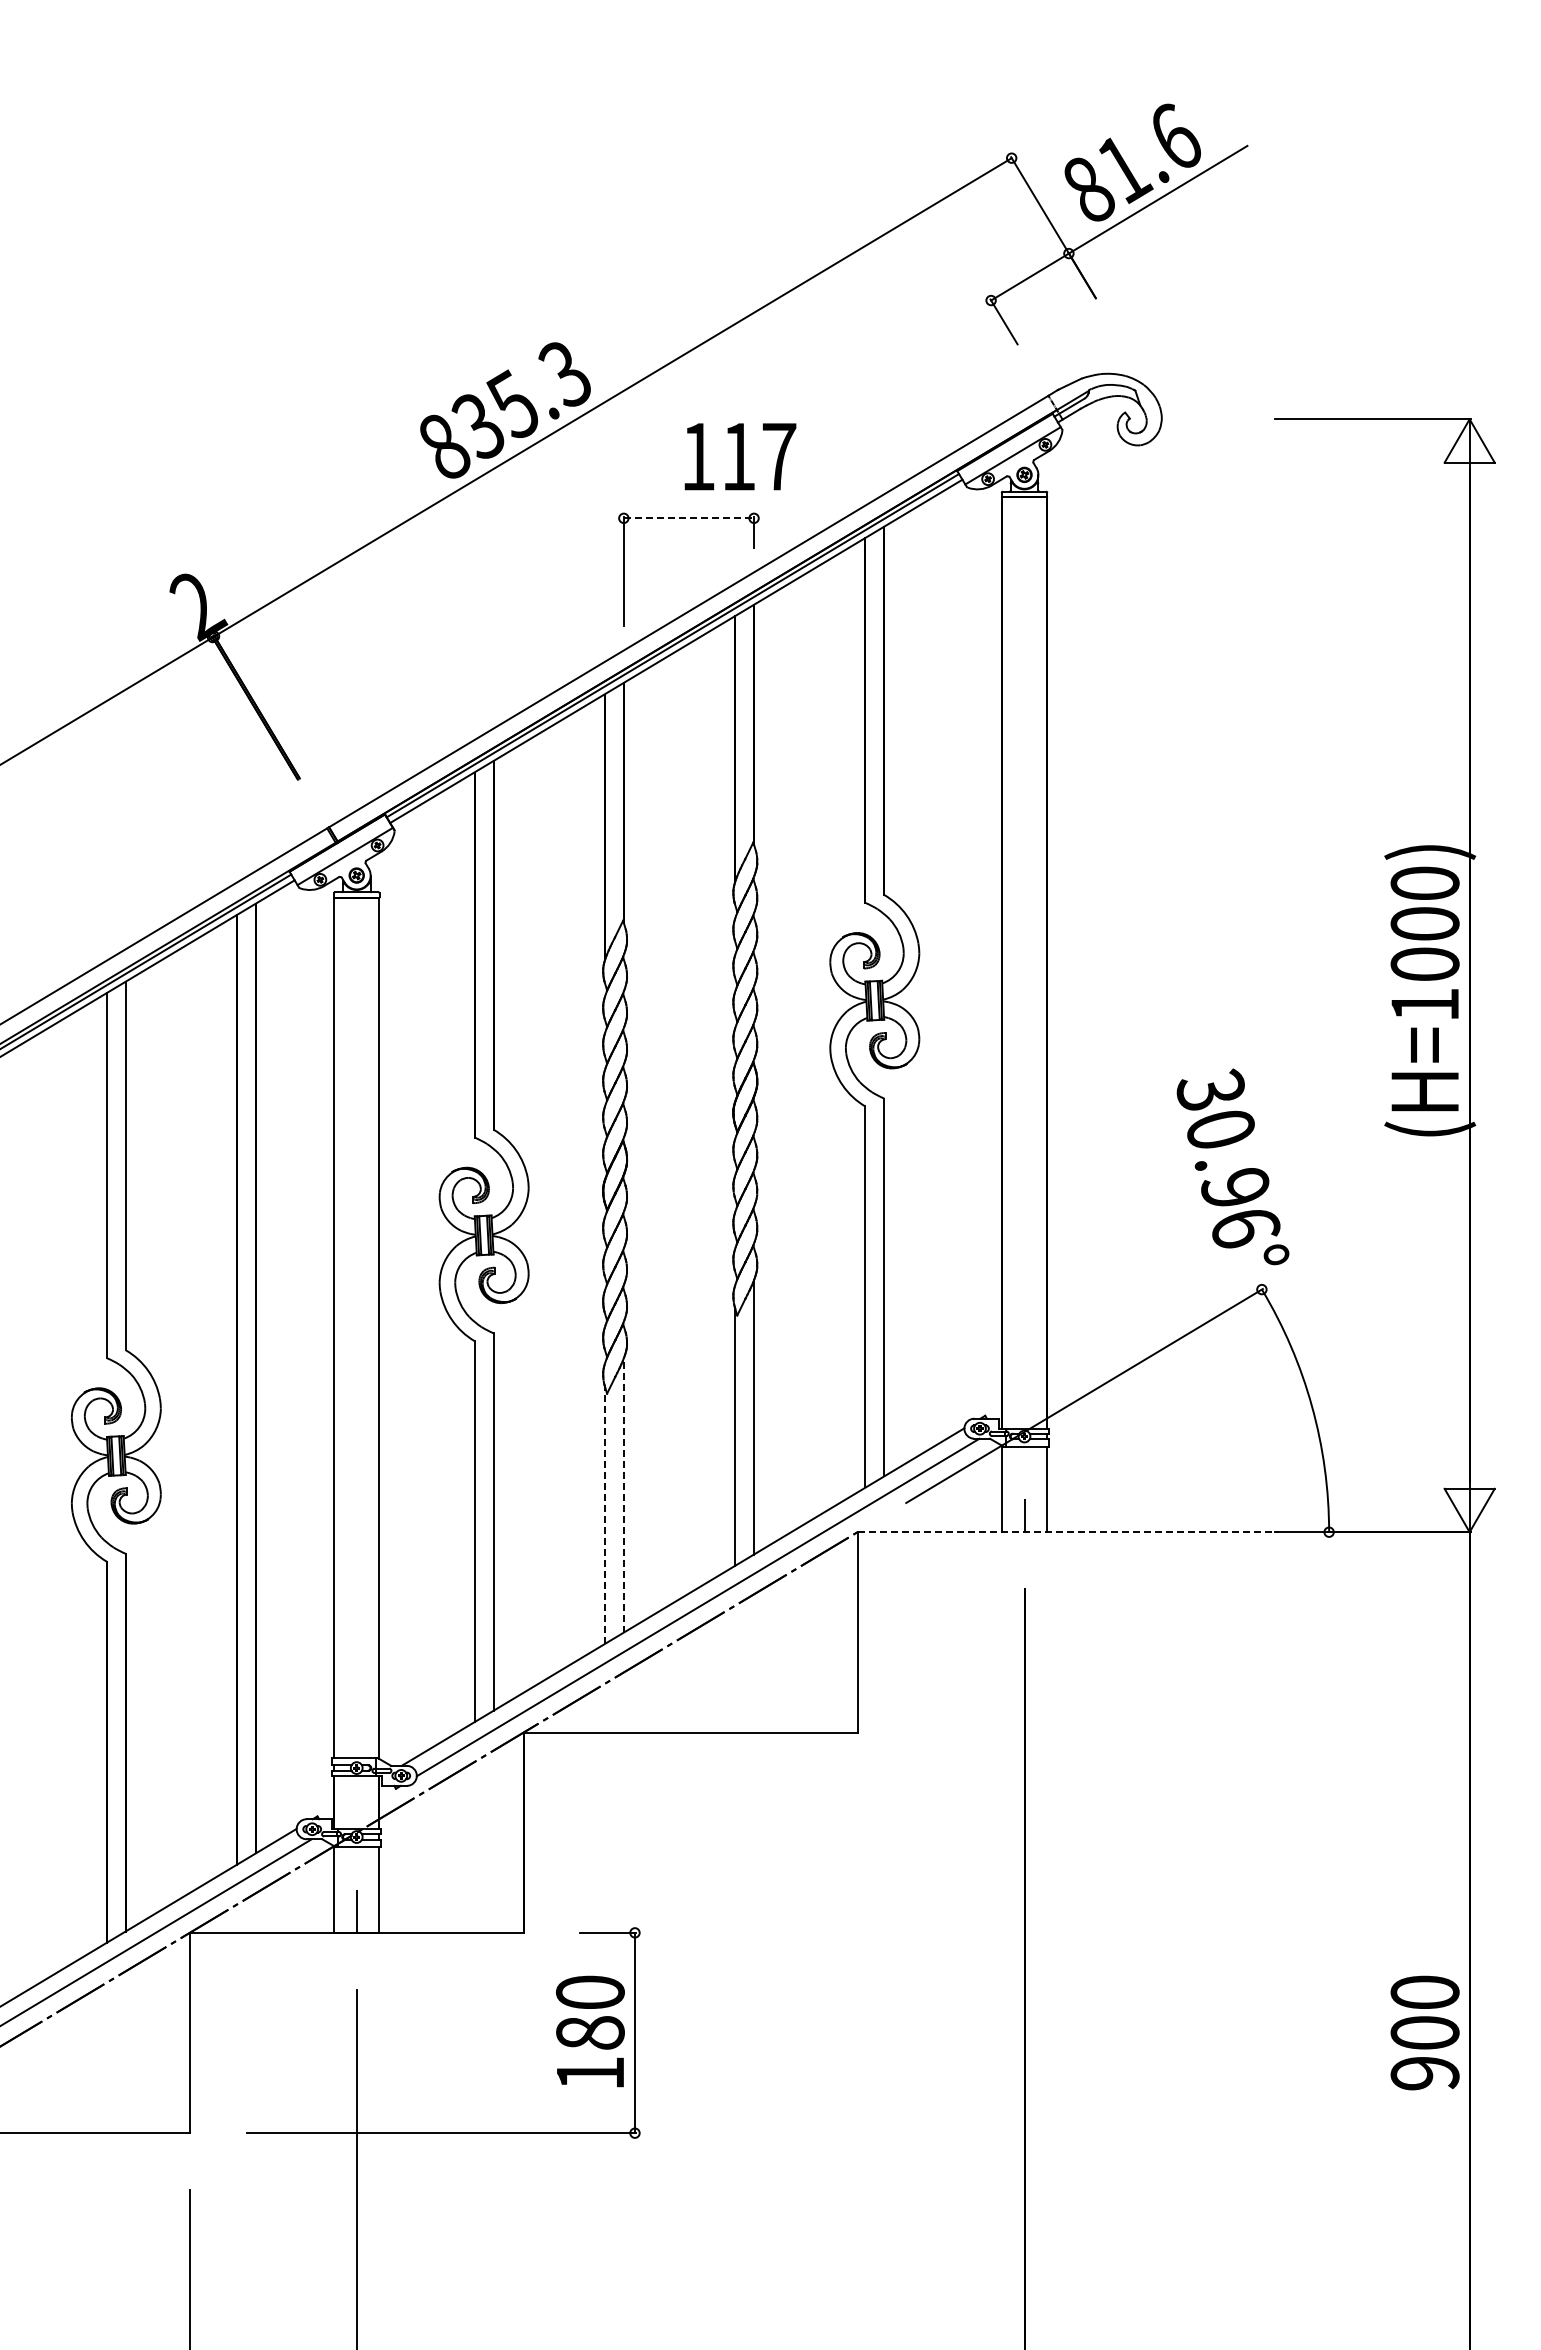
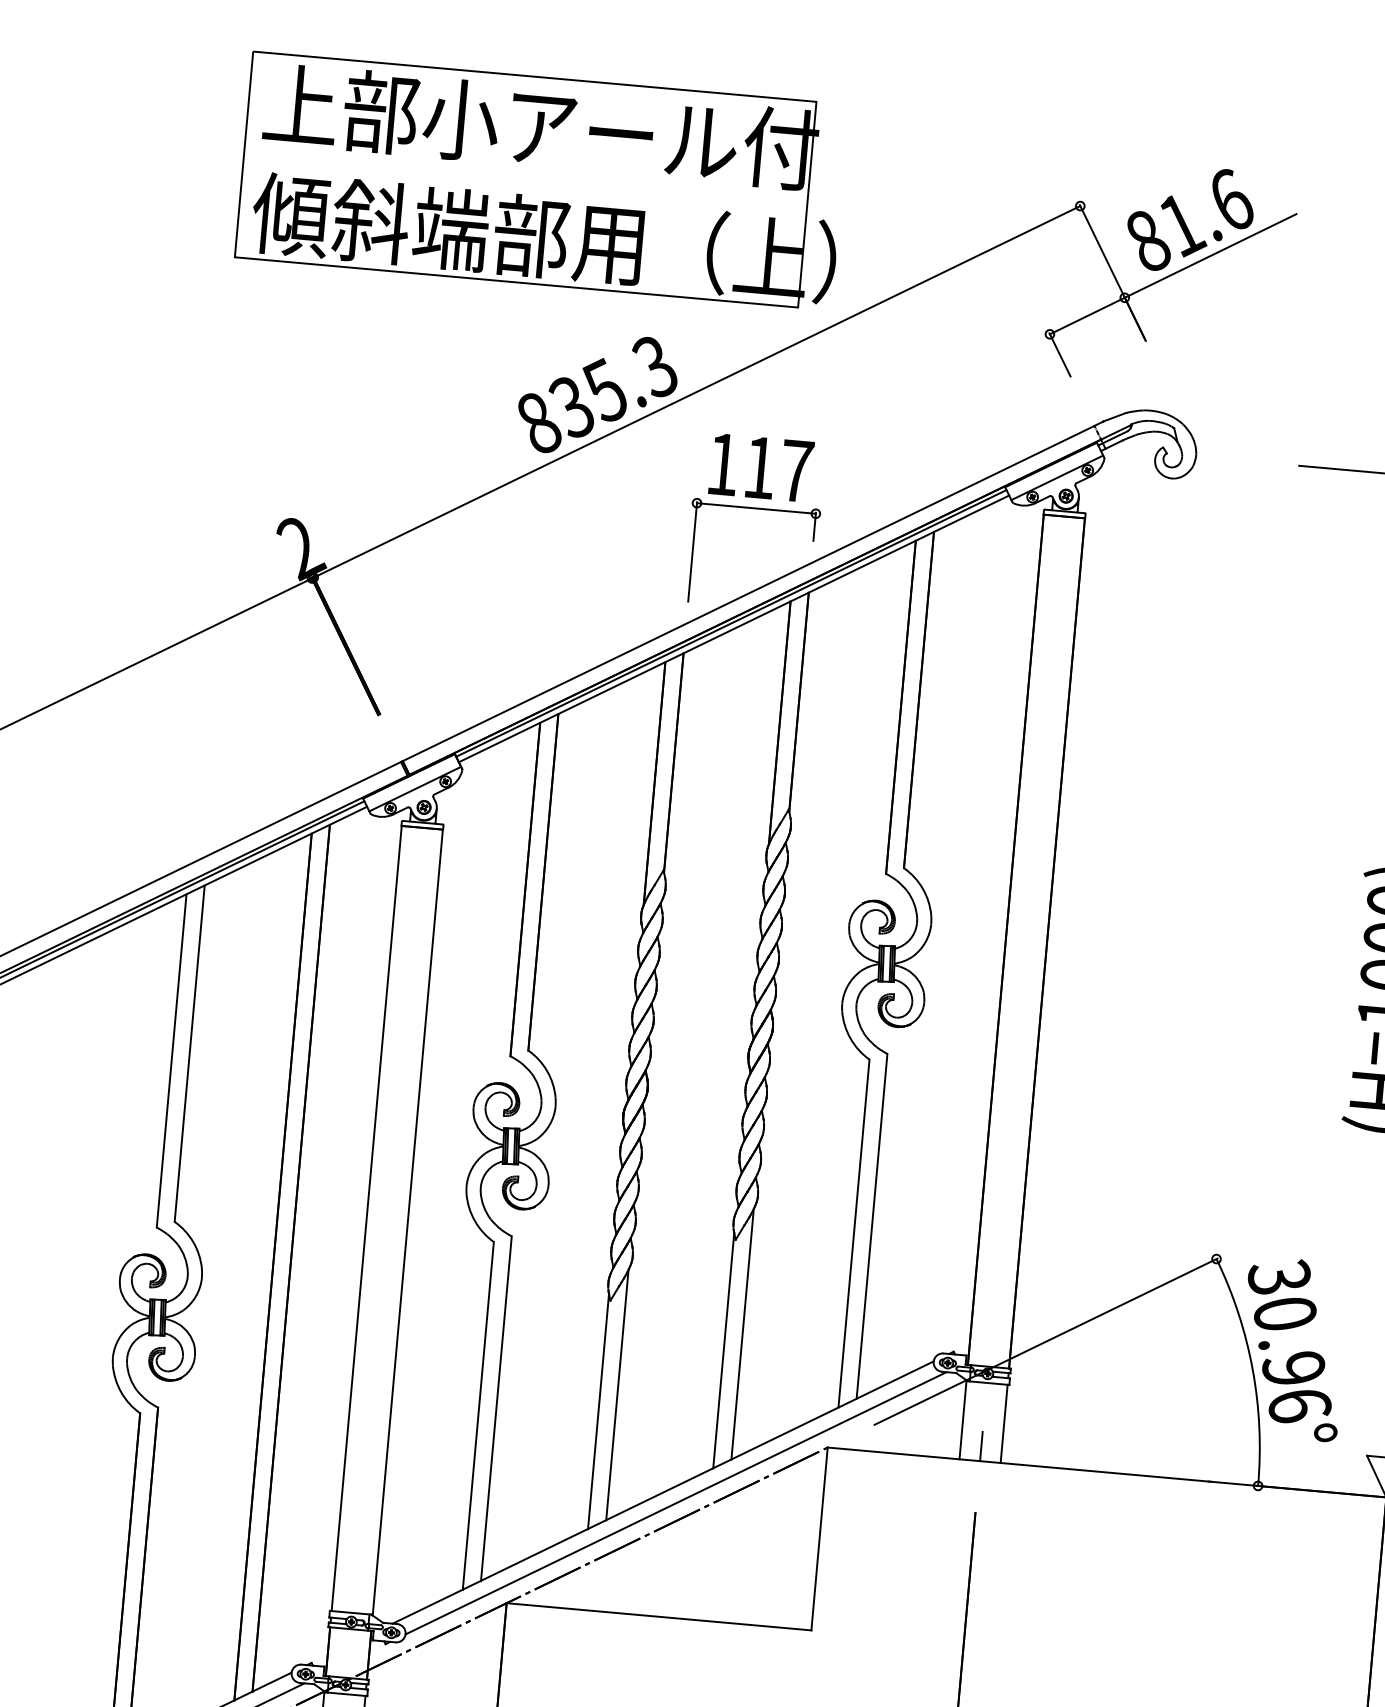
part: (424, 182) -> (542, 180), added
text: (740, 456) -> (761, 467), moved
line: (689, 518) -> (756, 508), dashed -> solid
text: (1232, 1166) -> (1292, 1348), moved
line: (623, 1495) -> (617, 1394), dashed -> solid
line: (604, 1515) -> (598, 1411), dashed -> solid
line: (1068, 1532) -> (1020, 1465), dashed -> solid

